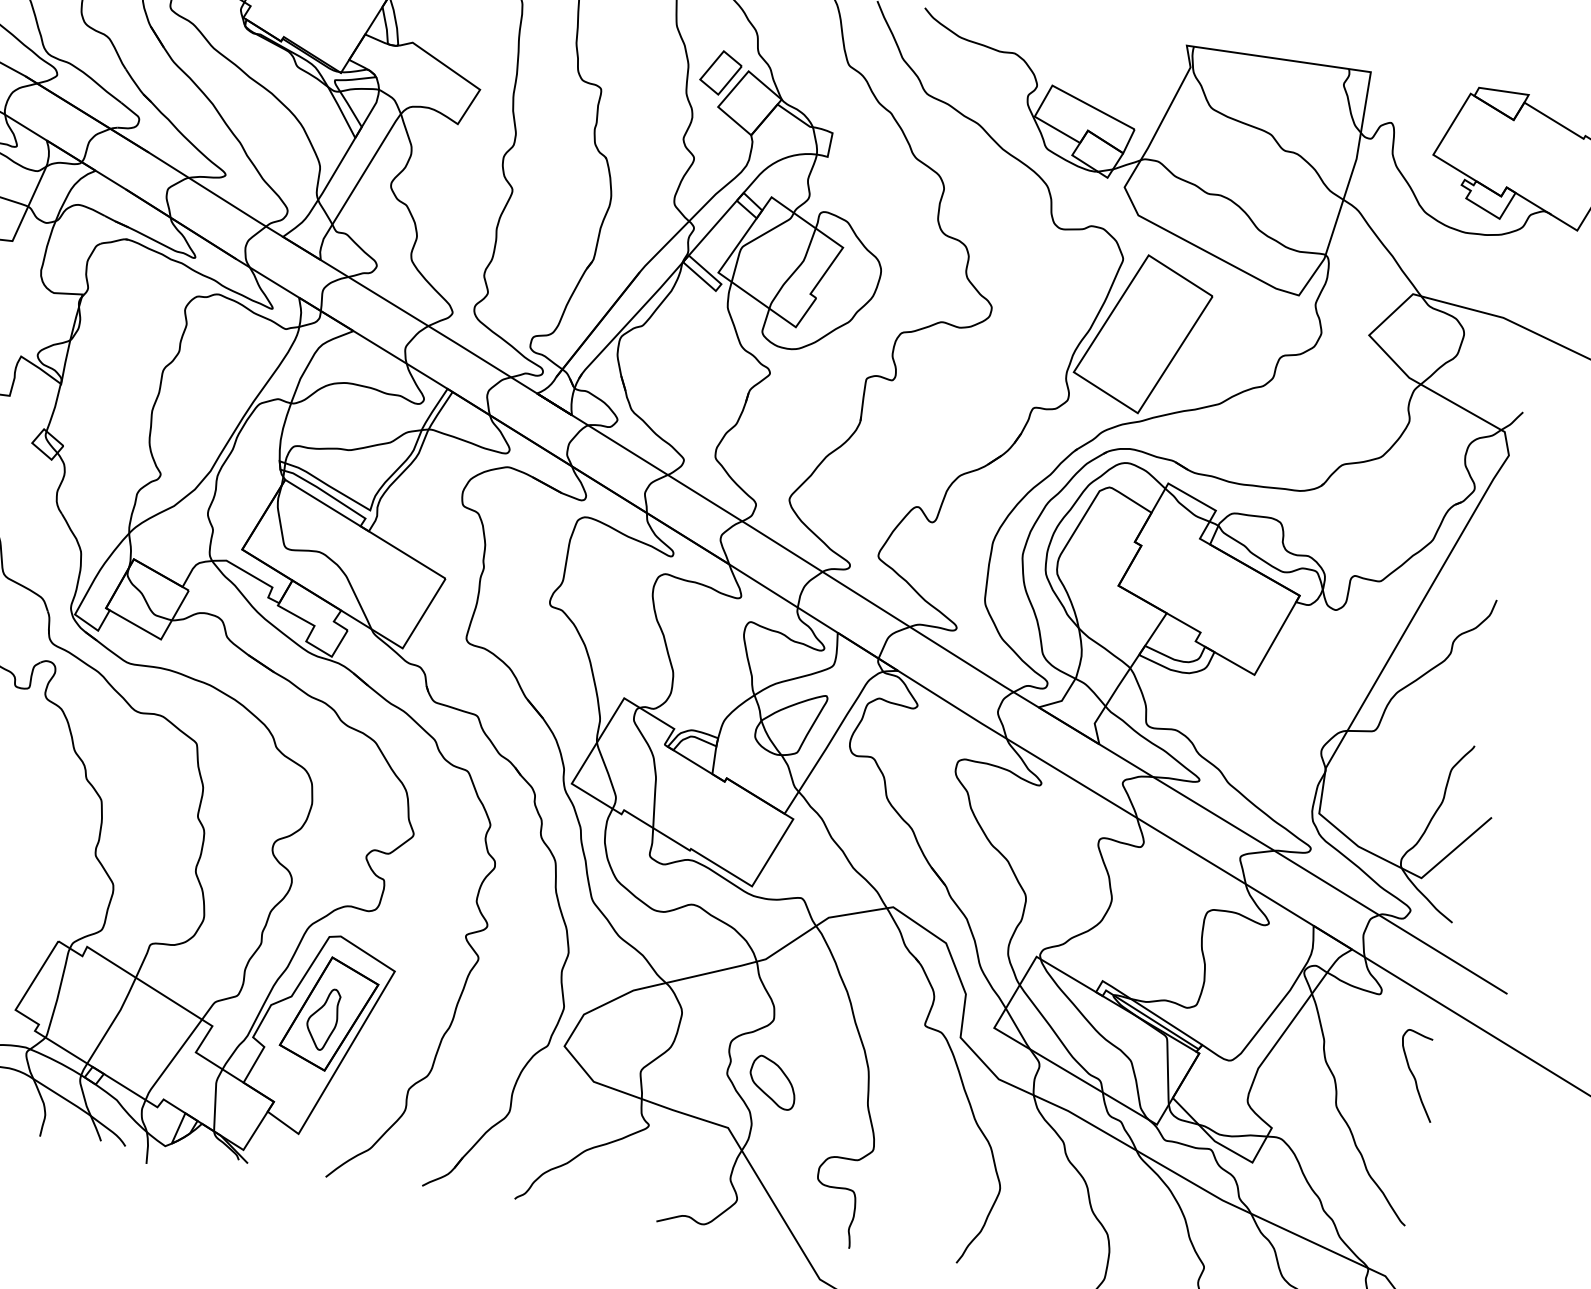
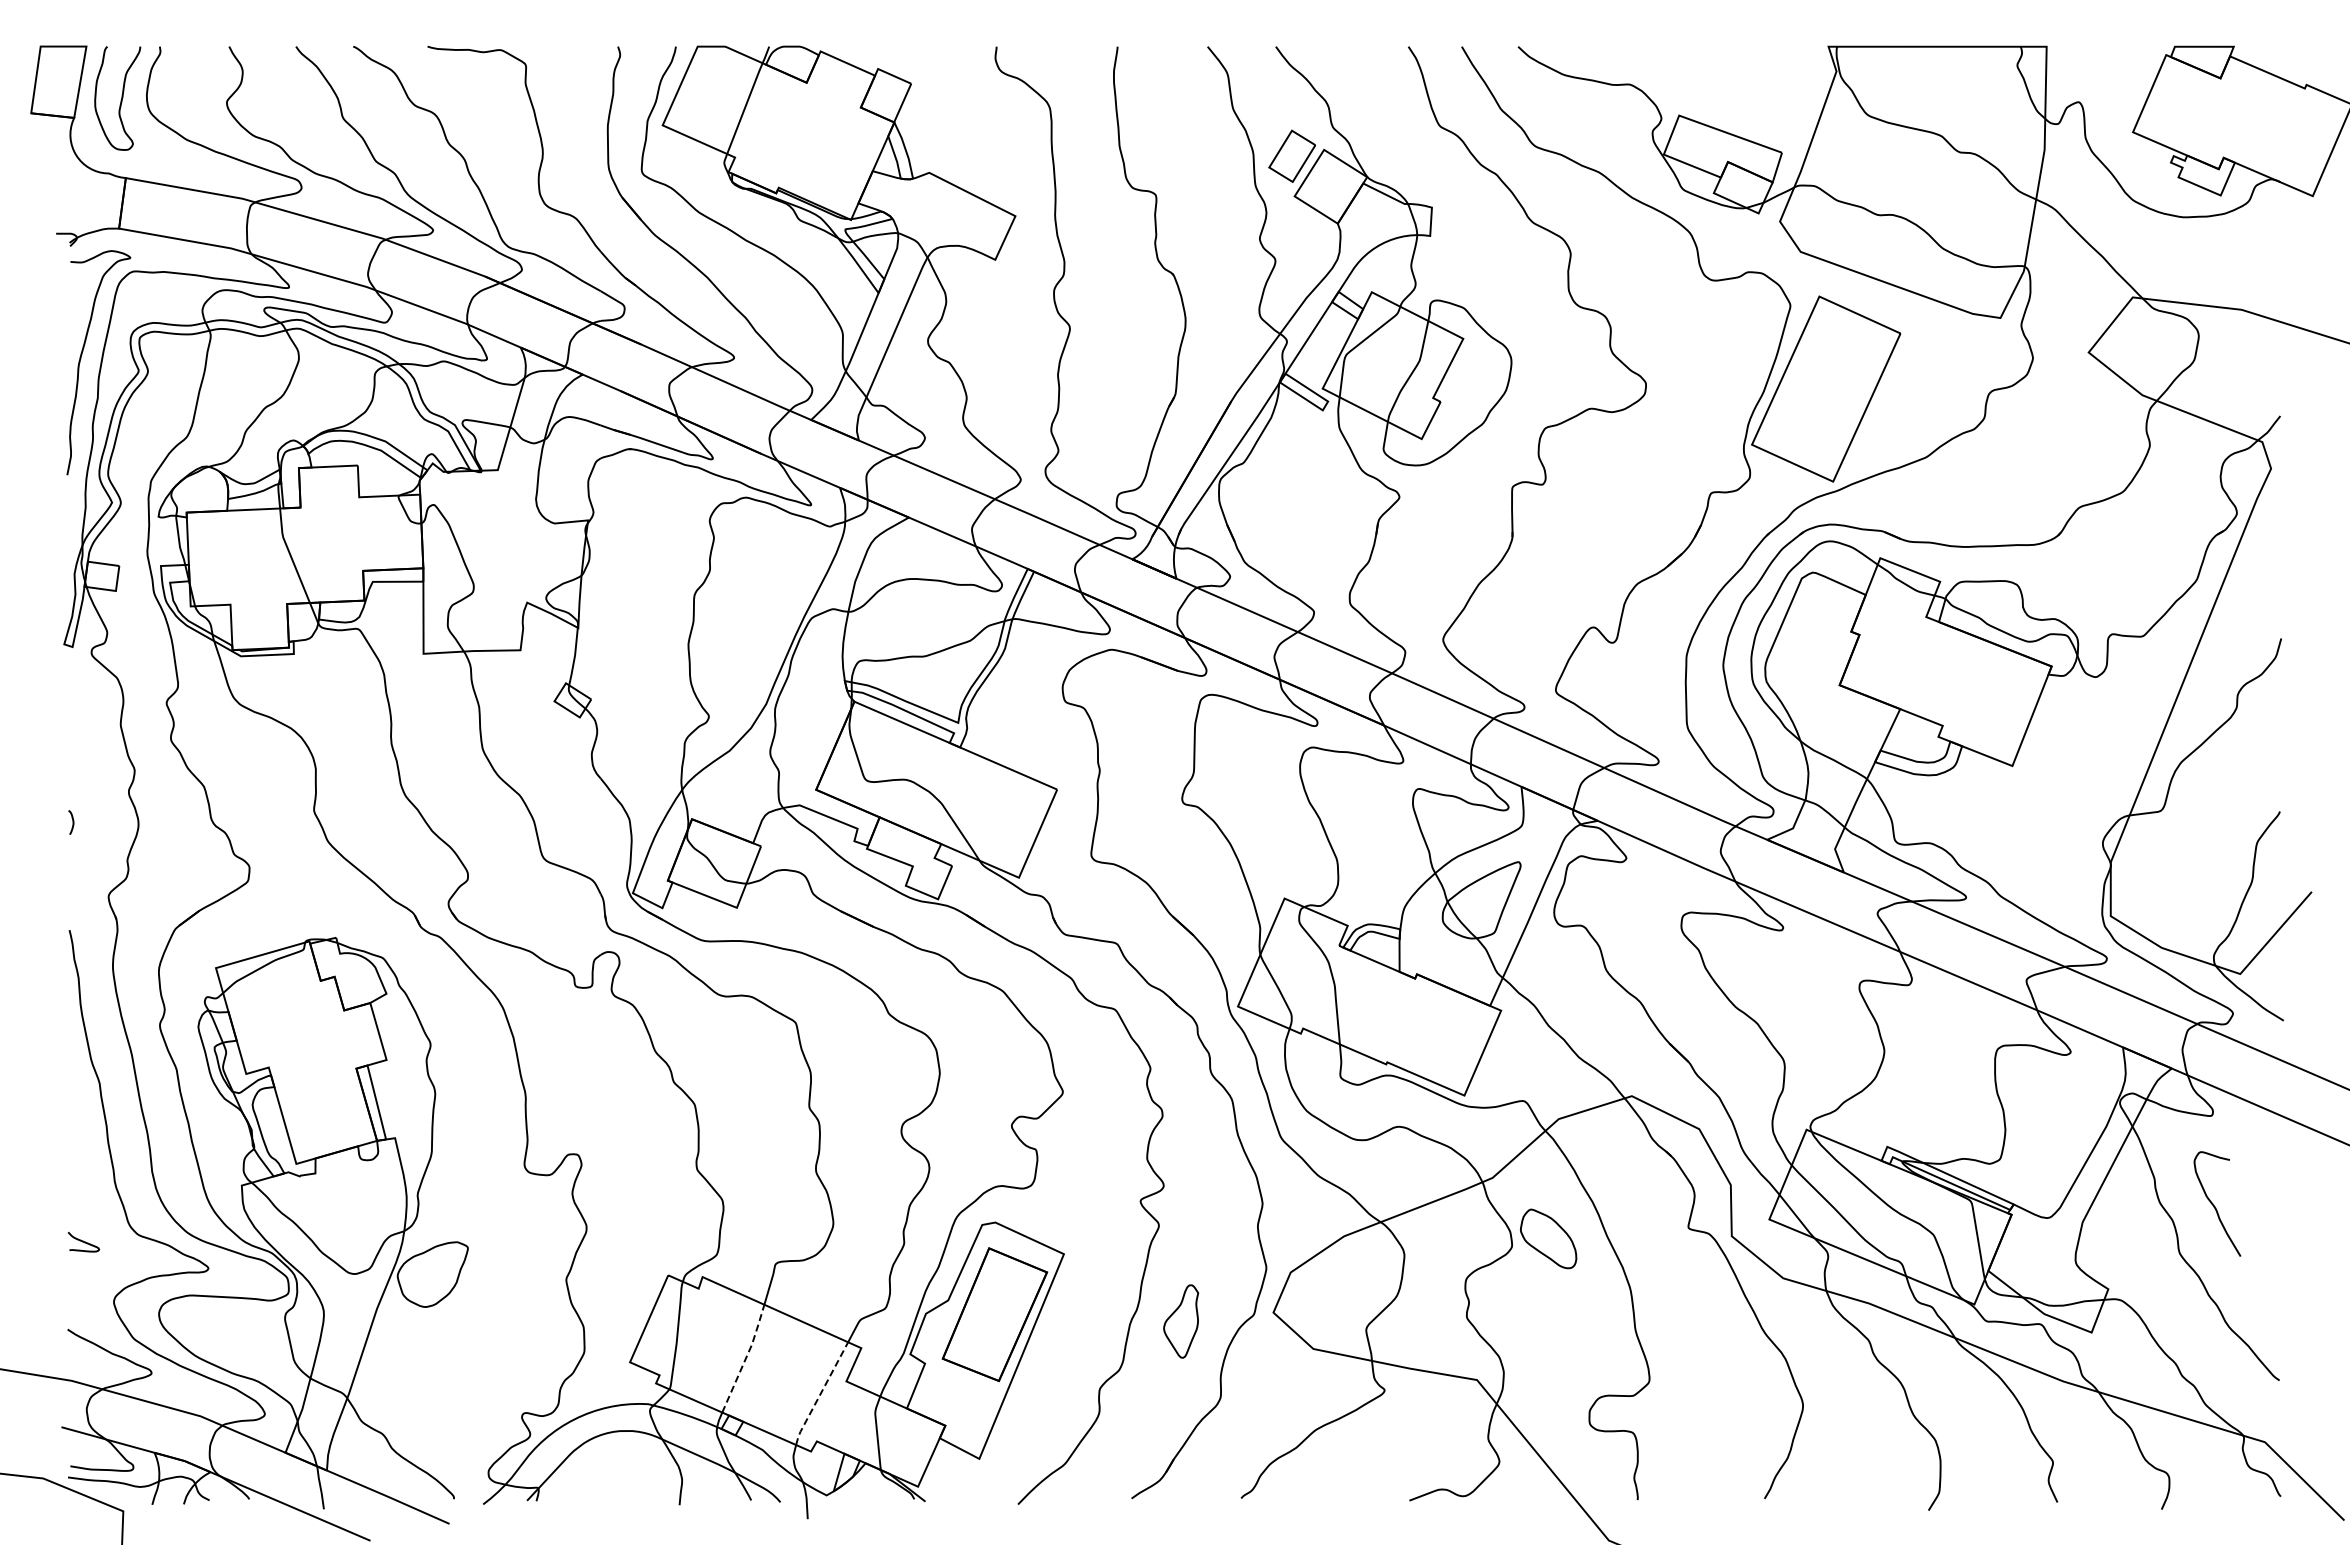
part: (323, 1019) -> (1181, 1321), moved
line: (114, 1020) -> (746, 1358), solid -> dashed
line: (172, 1060) -> (820, 1394), solid -> dashed
curve: (1414, 1076) -> (2214, 1205), moved
part: (772, 1082) -> (1548, 1238), moved

